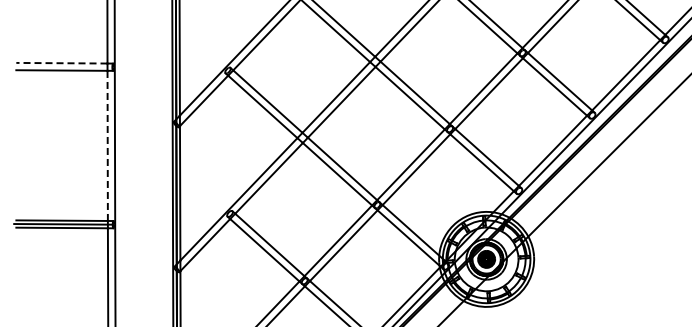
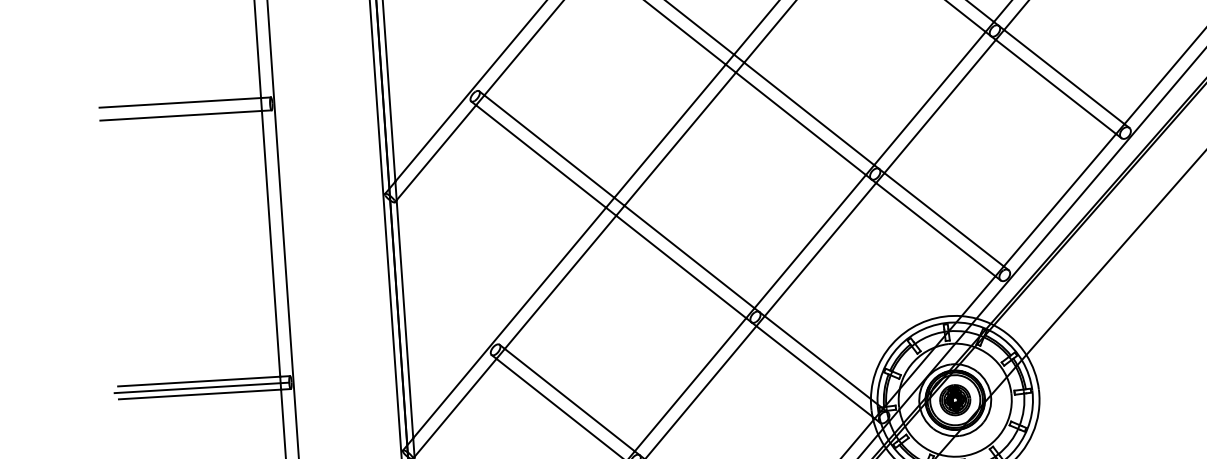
line: (61, 63) -> (179, 103), dashed -> solid
line: (107, 145) -> (270, 243), dashed -> solid

